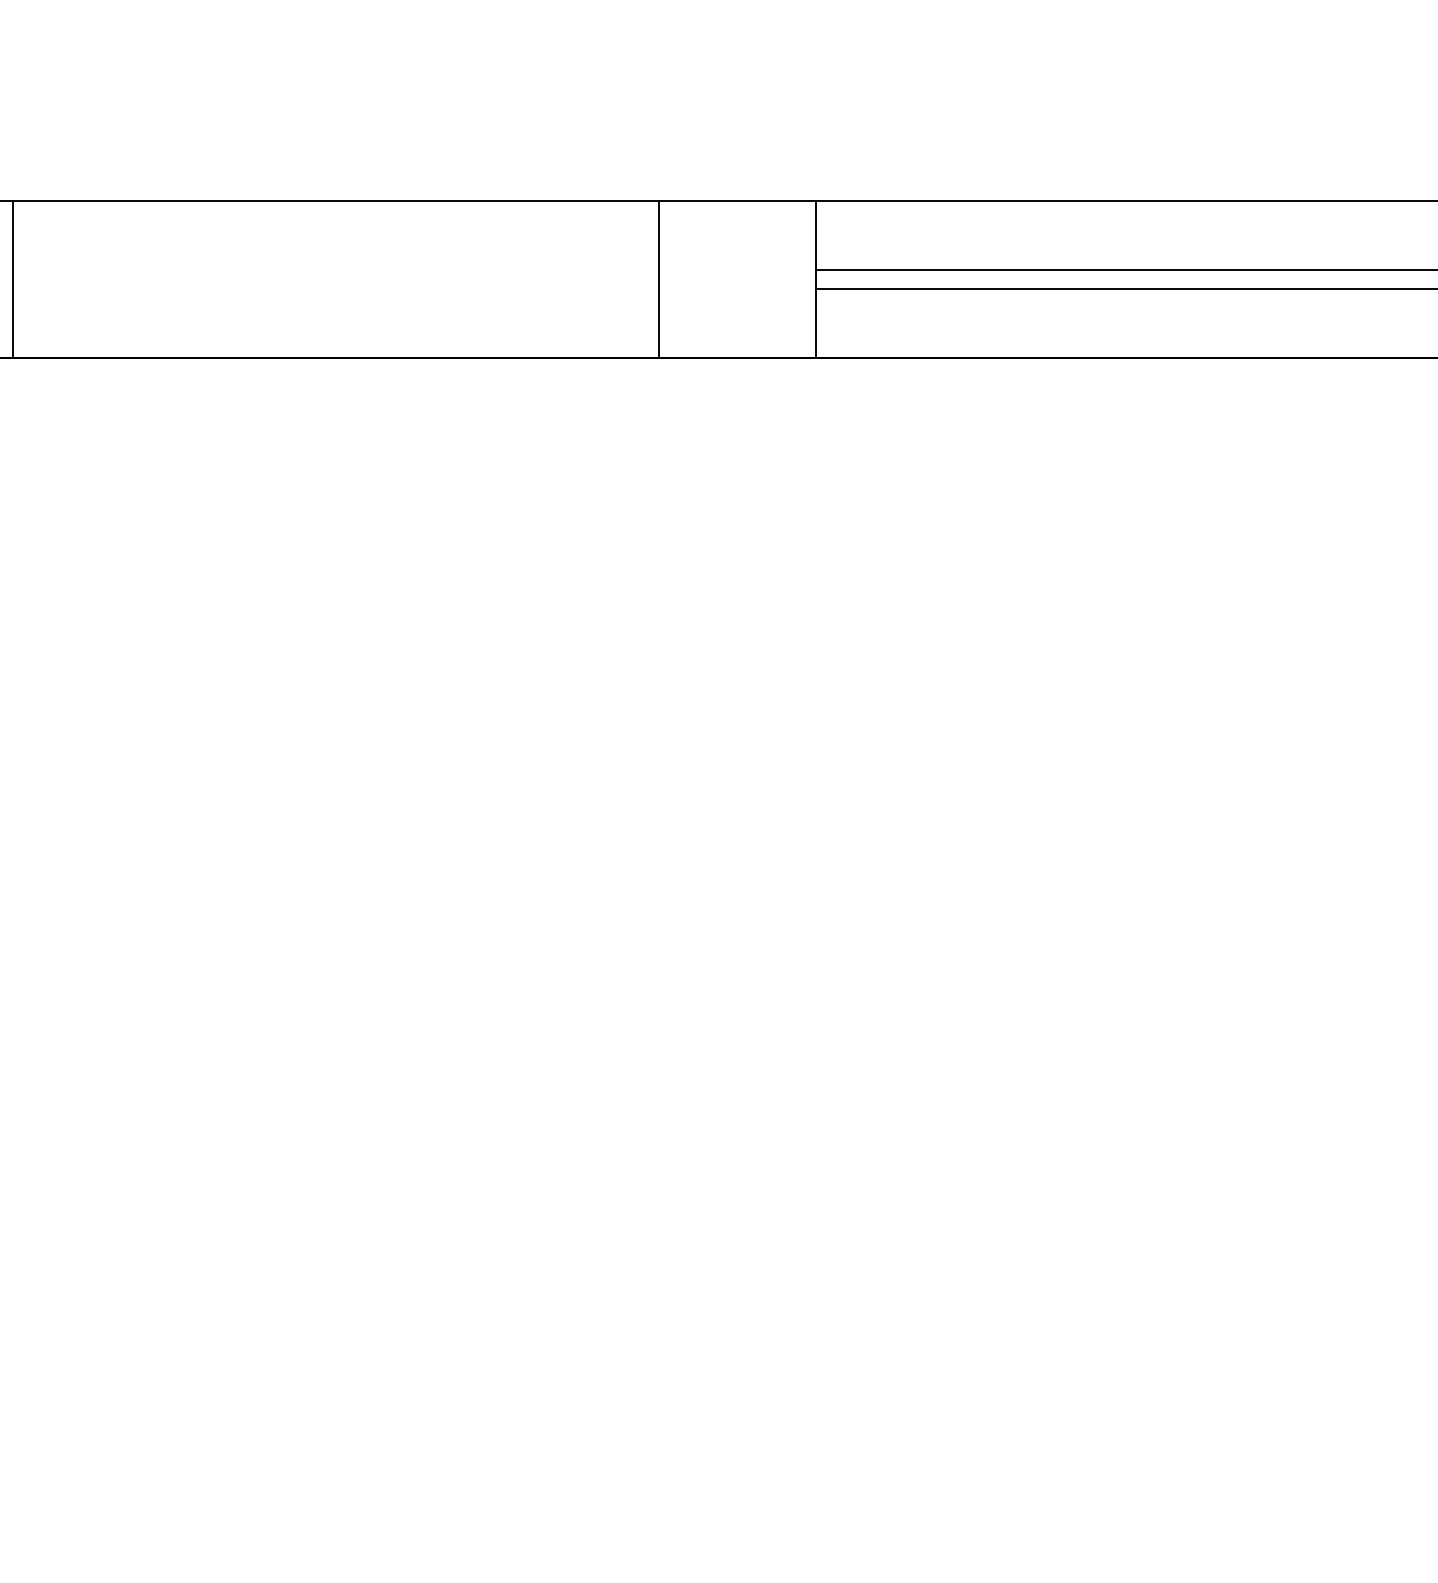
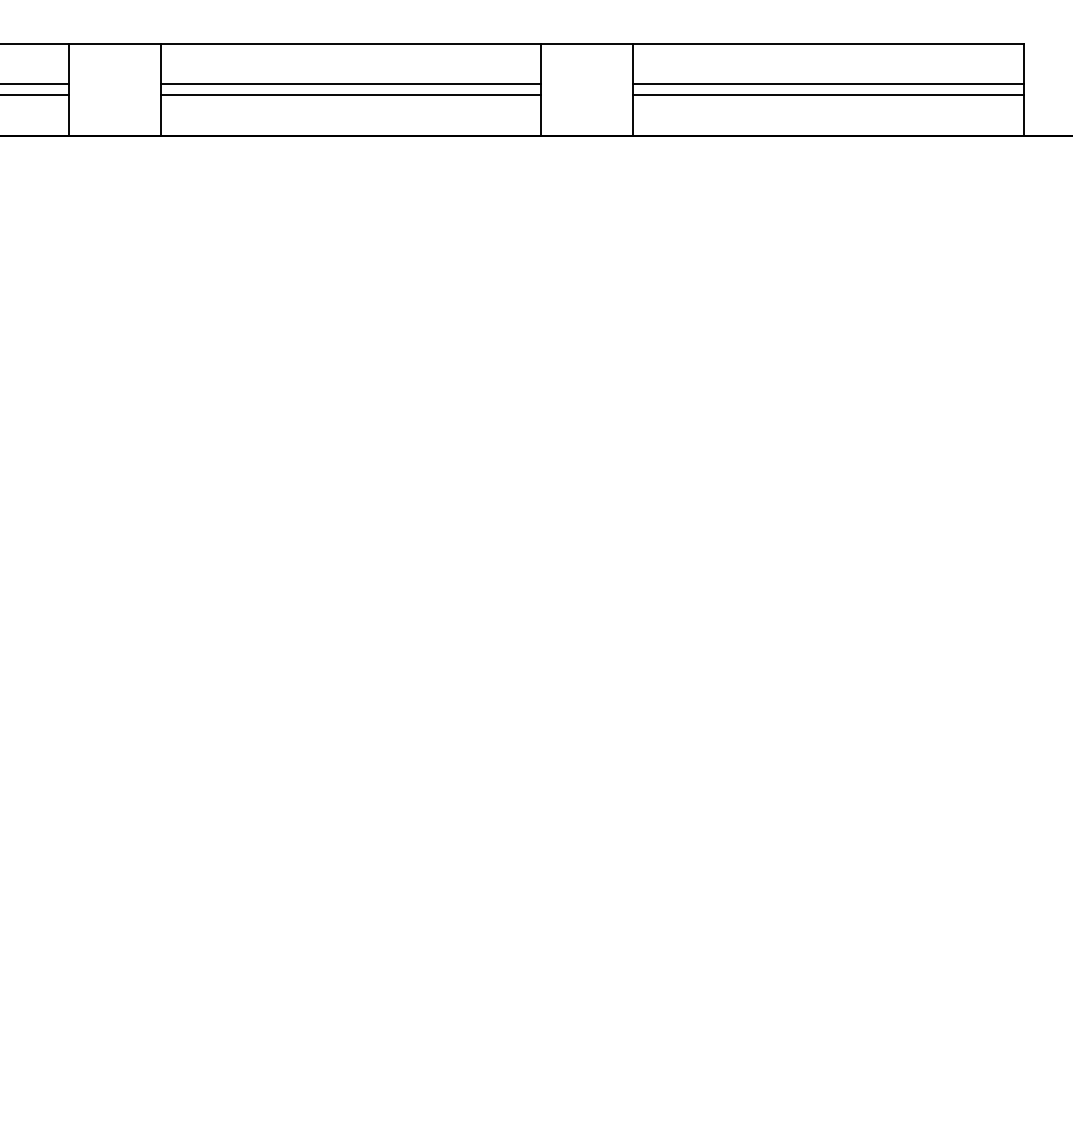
line: (335, 268) -> (350, 83), added
line: (335, 289) -> (350, 95), added

